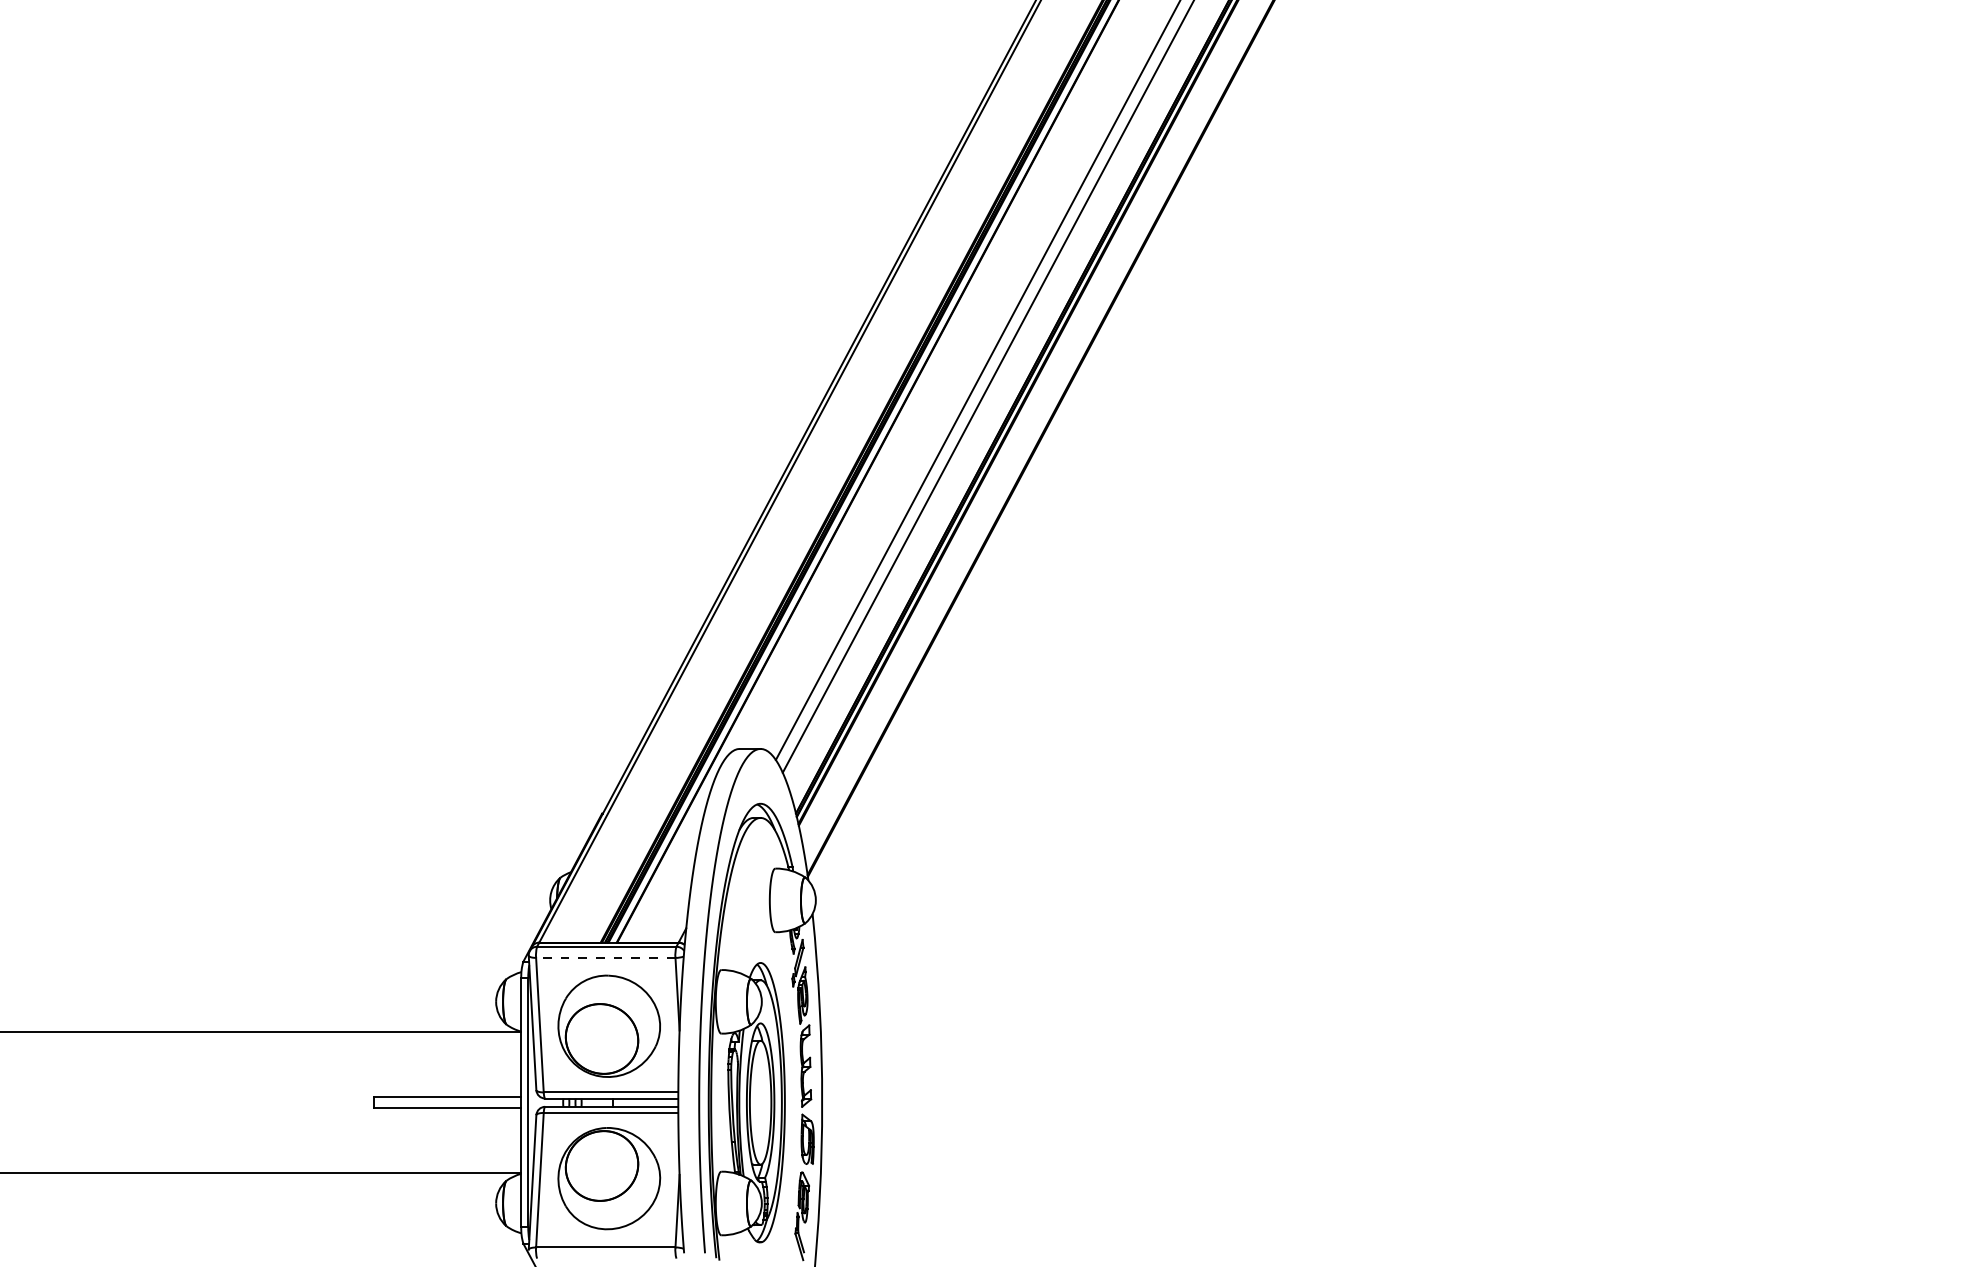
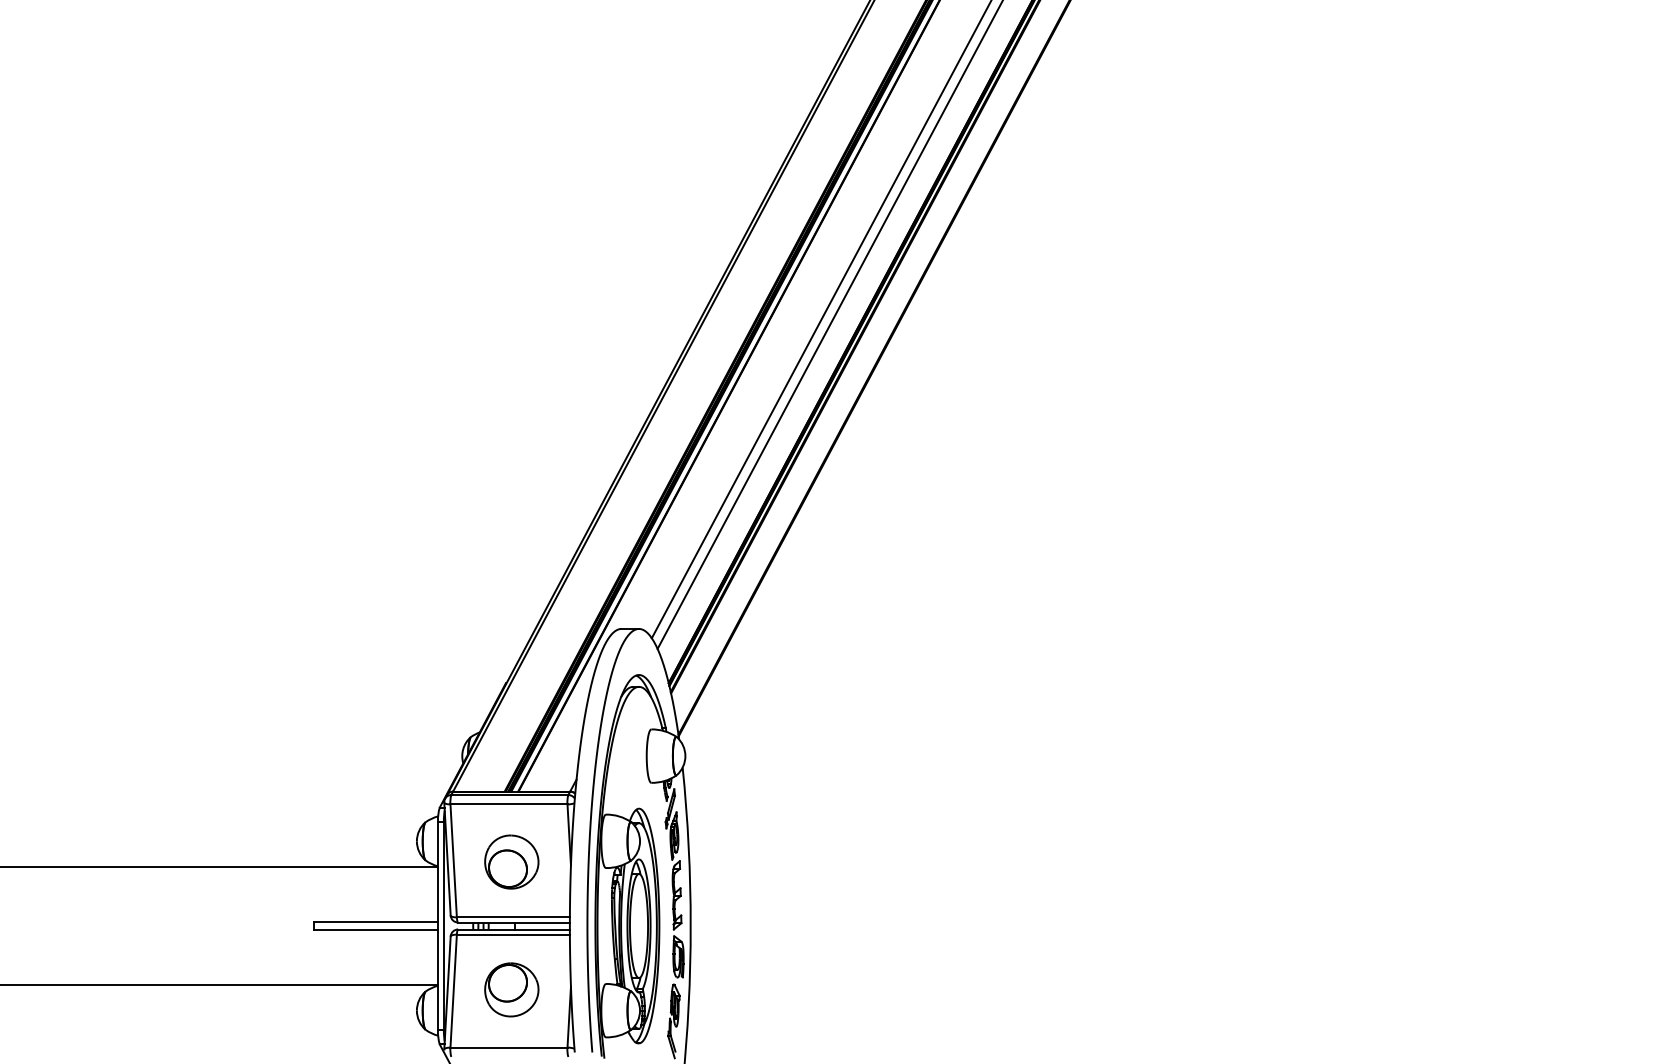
line: (605, 957) -> (508, 804), dashed -> solid
part: (608, 1026) -> (511, 862), size x0.62
part: (608, 1178) -> (511, 989), size x0.62

